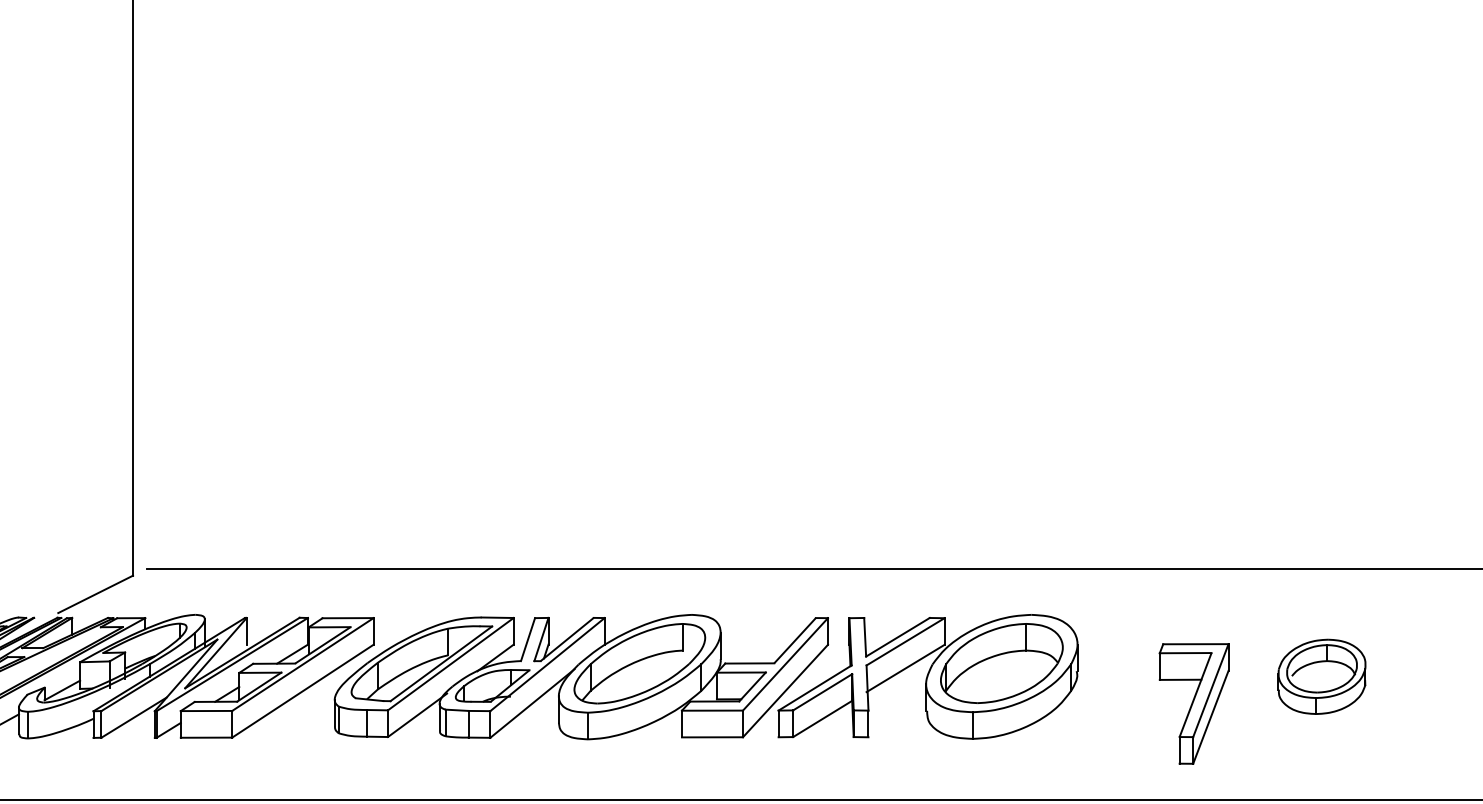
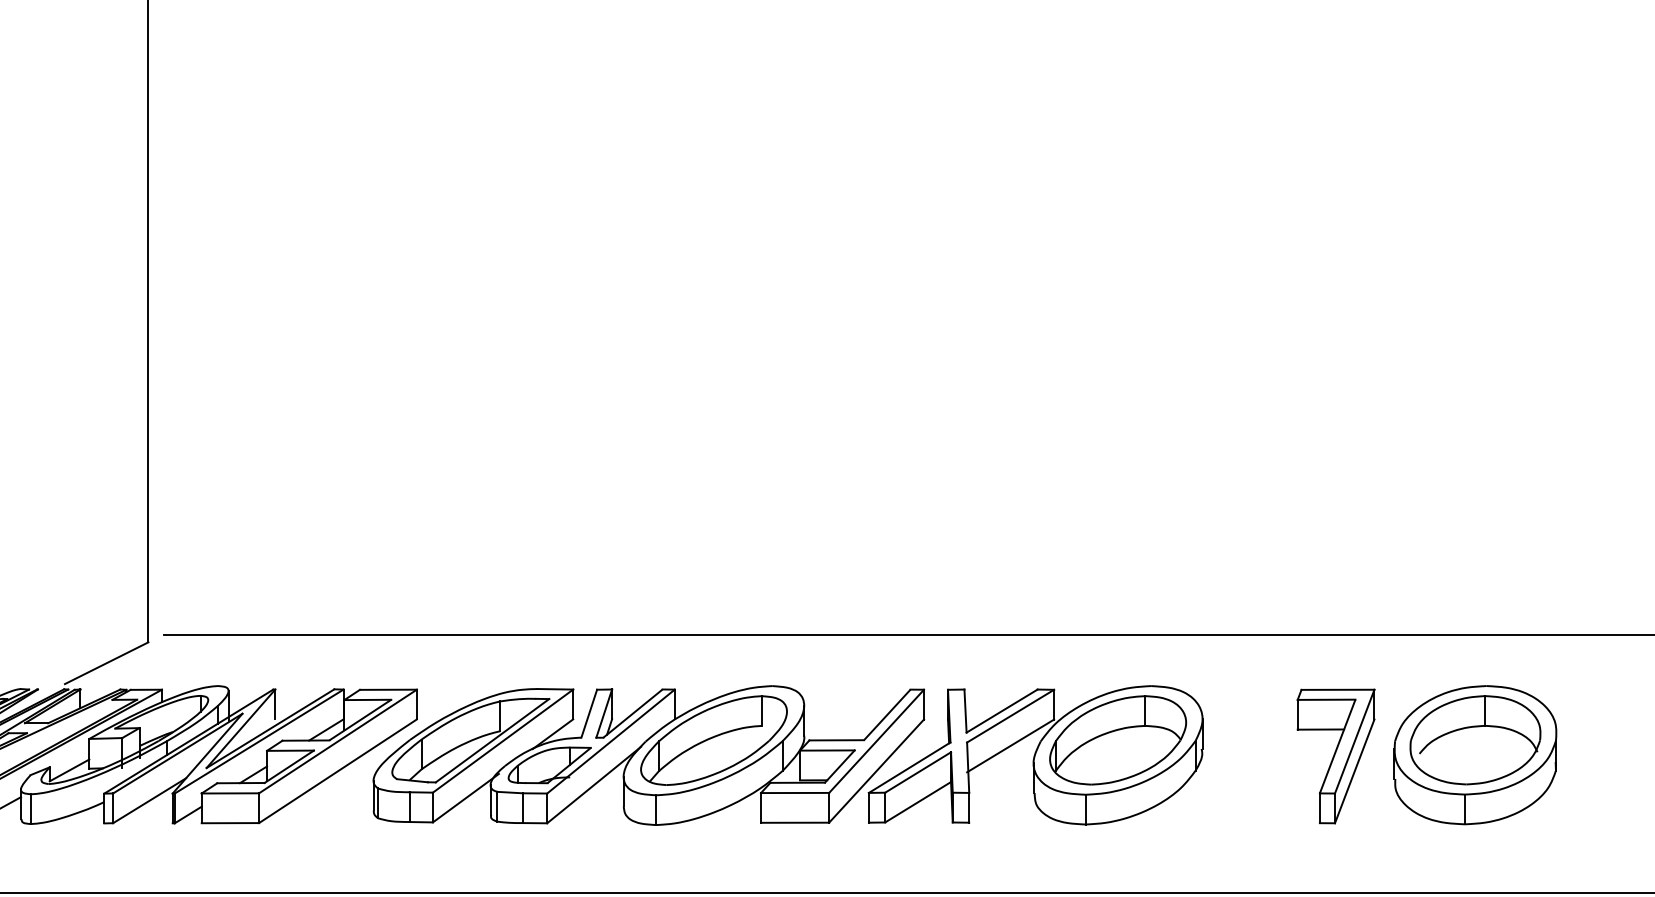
part: (1321, 676) -> (1474, 754), size x1.67
part: (1193, 703) -> (1335, 755), moved

